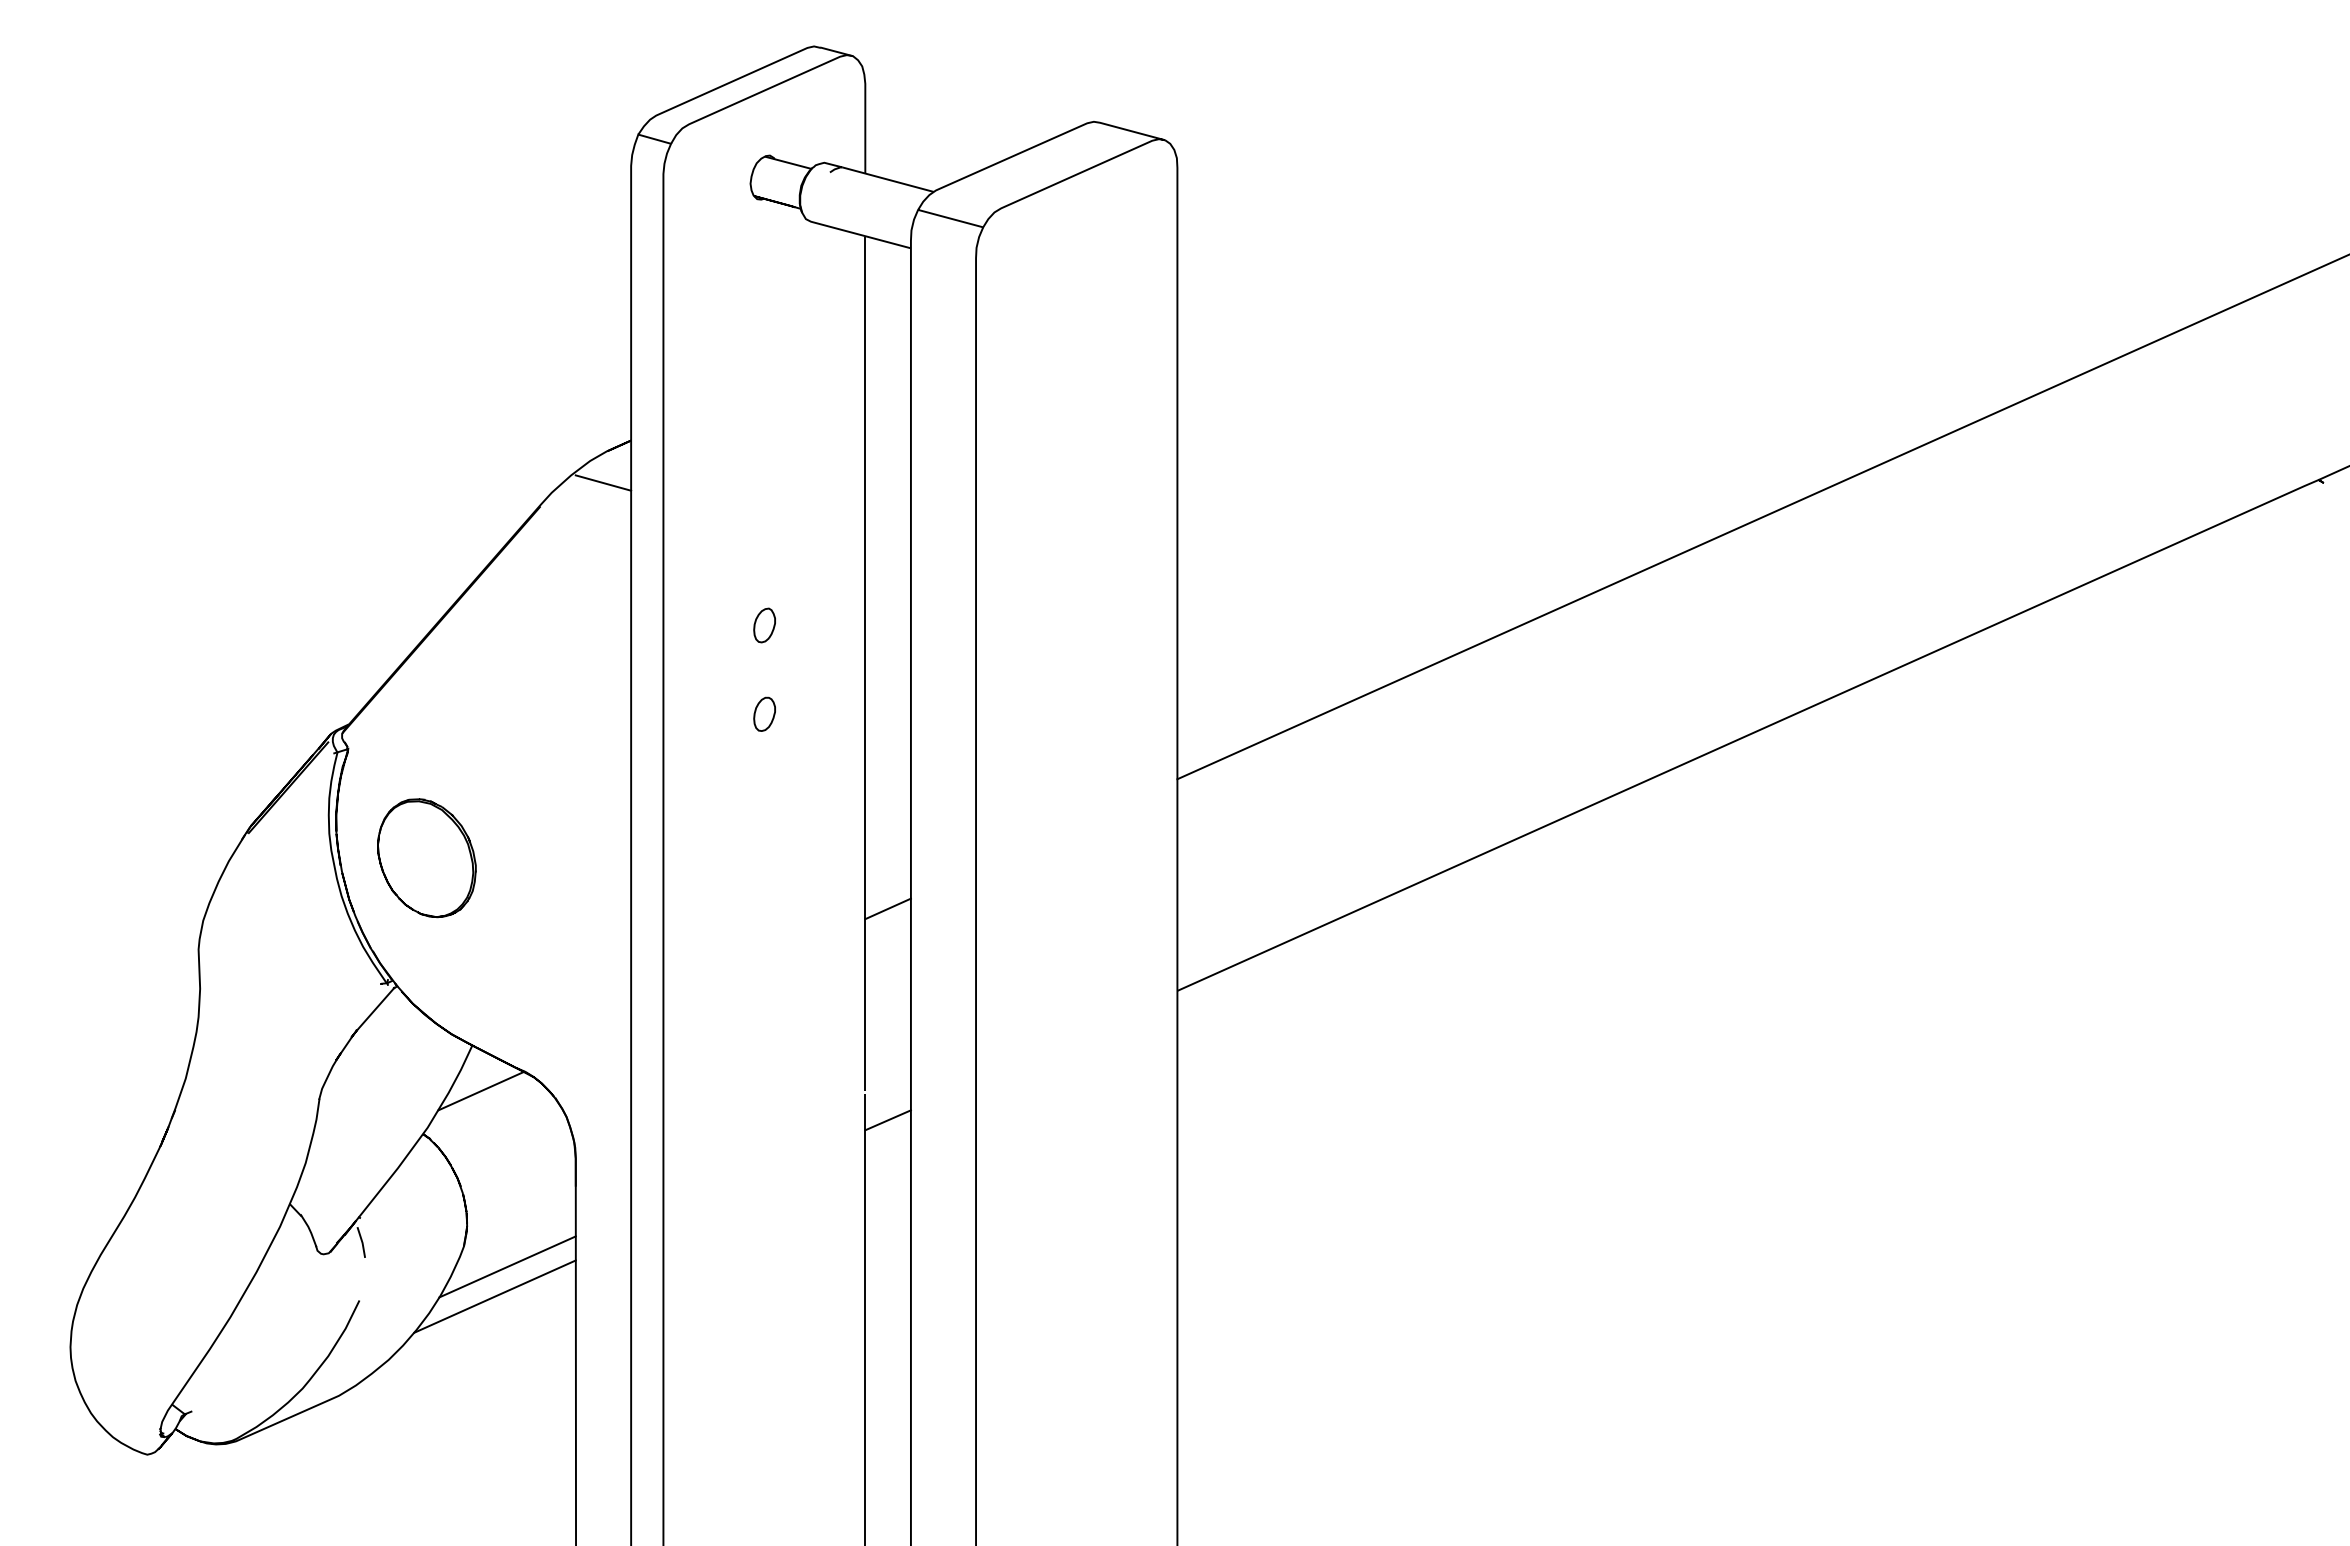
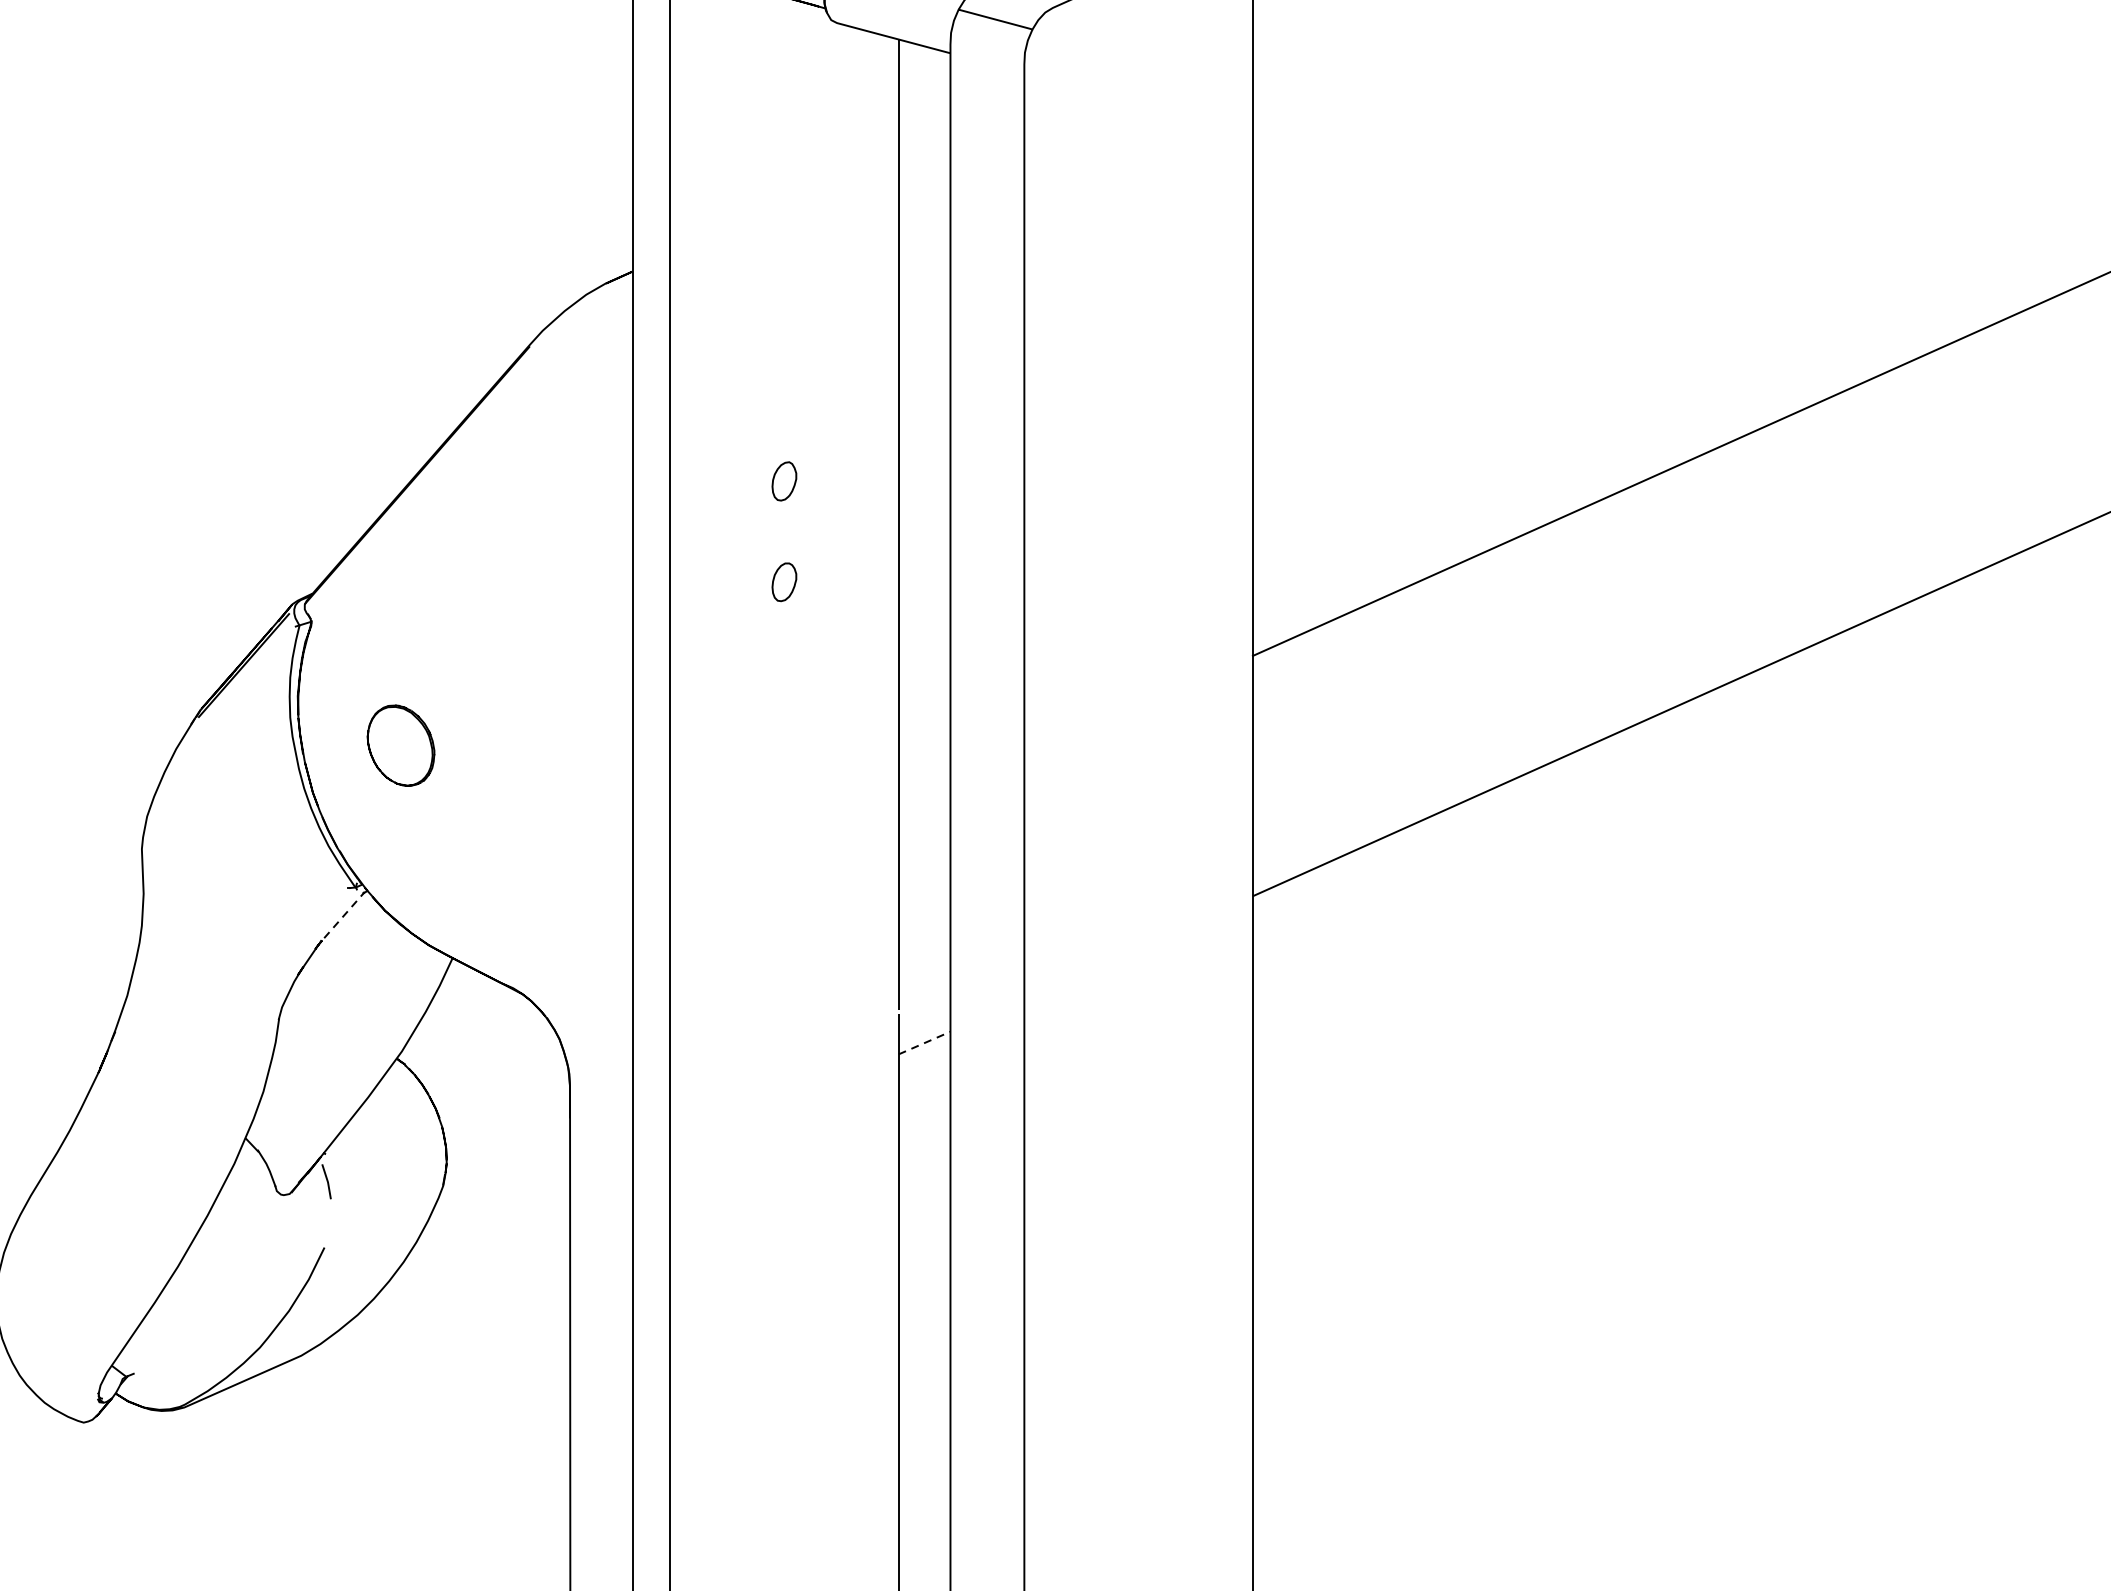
line: (603, 482) -> (601, 319), removed
part: (426, 858) -> (400, 745), size x0.6
line: (887, 908) -> (923, 802), removed
line: (376, 1008) -> (343, 916), solid -> dashed
line: (481, 1090) -> (463, 1009), removed
line: (888, 1120) -> (924, 1043), solid -> dashed
line: (507, 1266) -> (492, 1209), removed
line: (494, 1296) -> (477, 1243), removed

